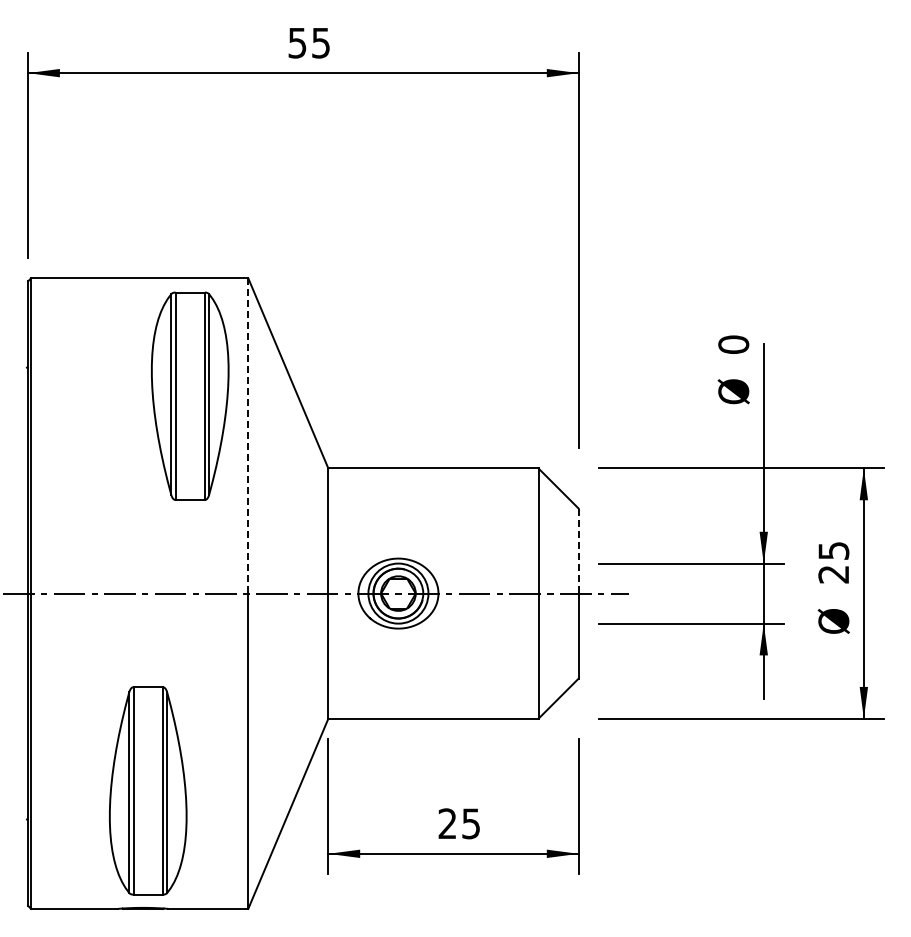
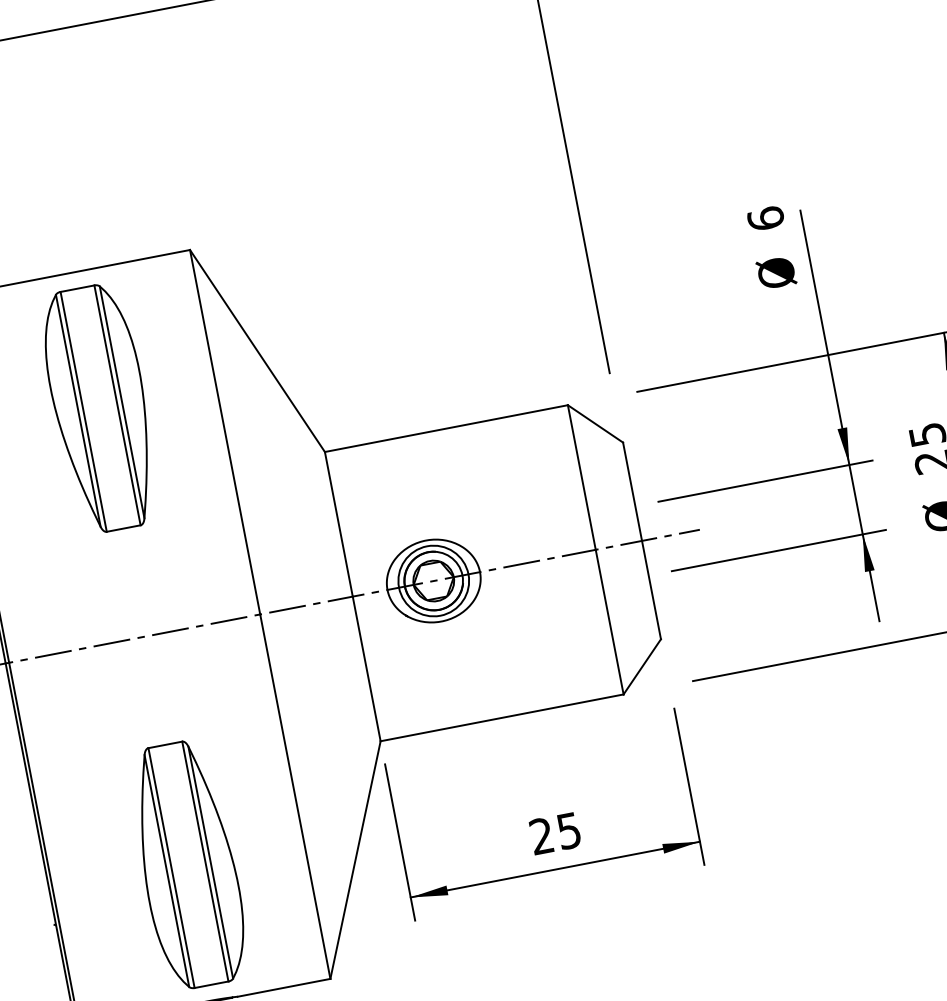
text: (733, 344) -> (765, 218), 0 -> 6
part: (190, 395) -> (100, 407), moved
line: (248, 435) -> (225, 431), dashed -> solid
line: (578, 551) -> (632, 492), dashed -> solid

